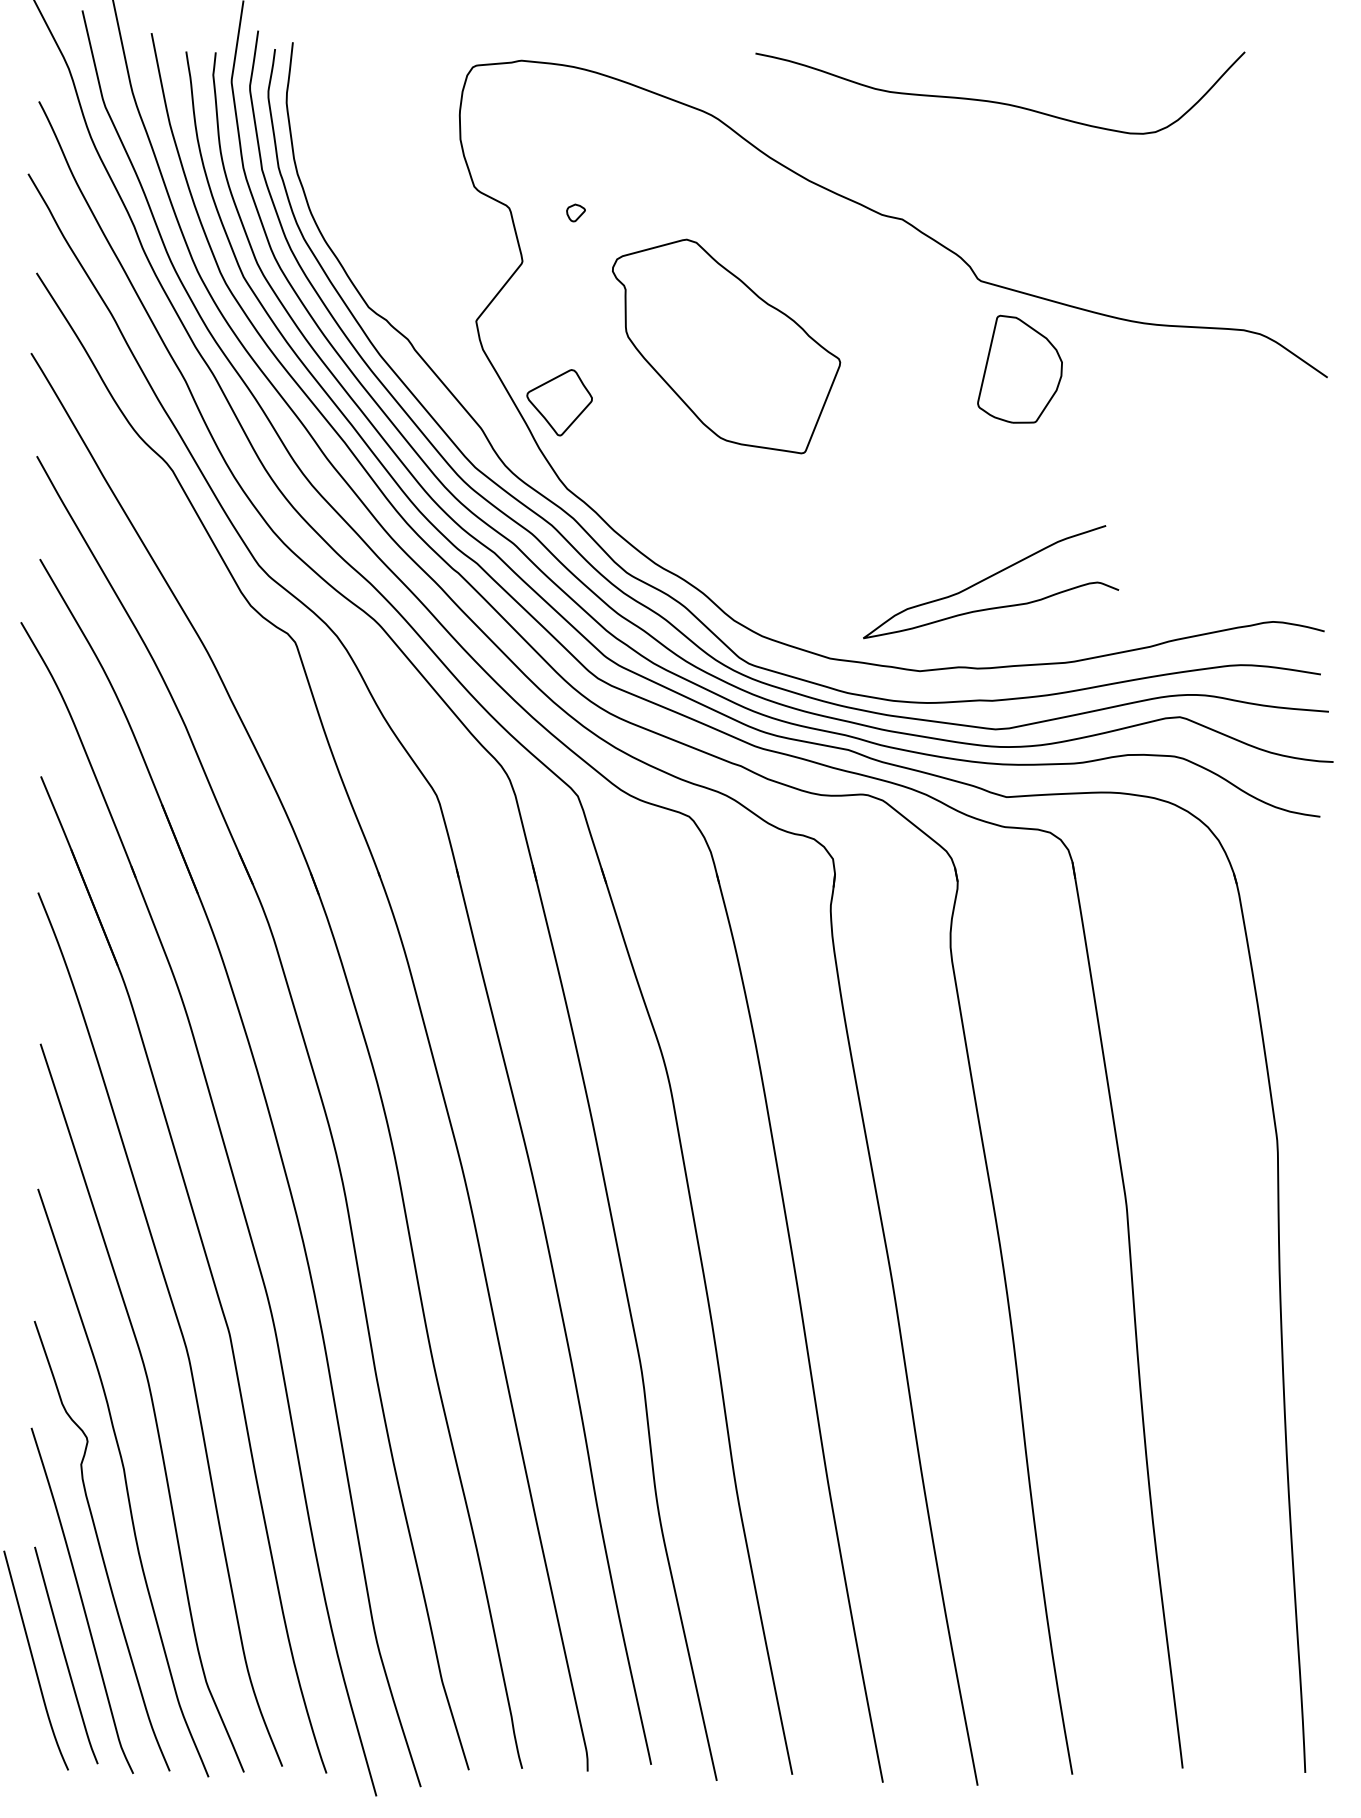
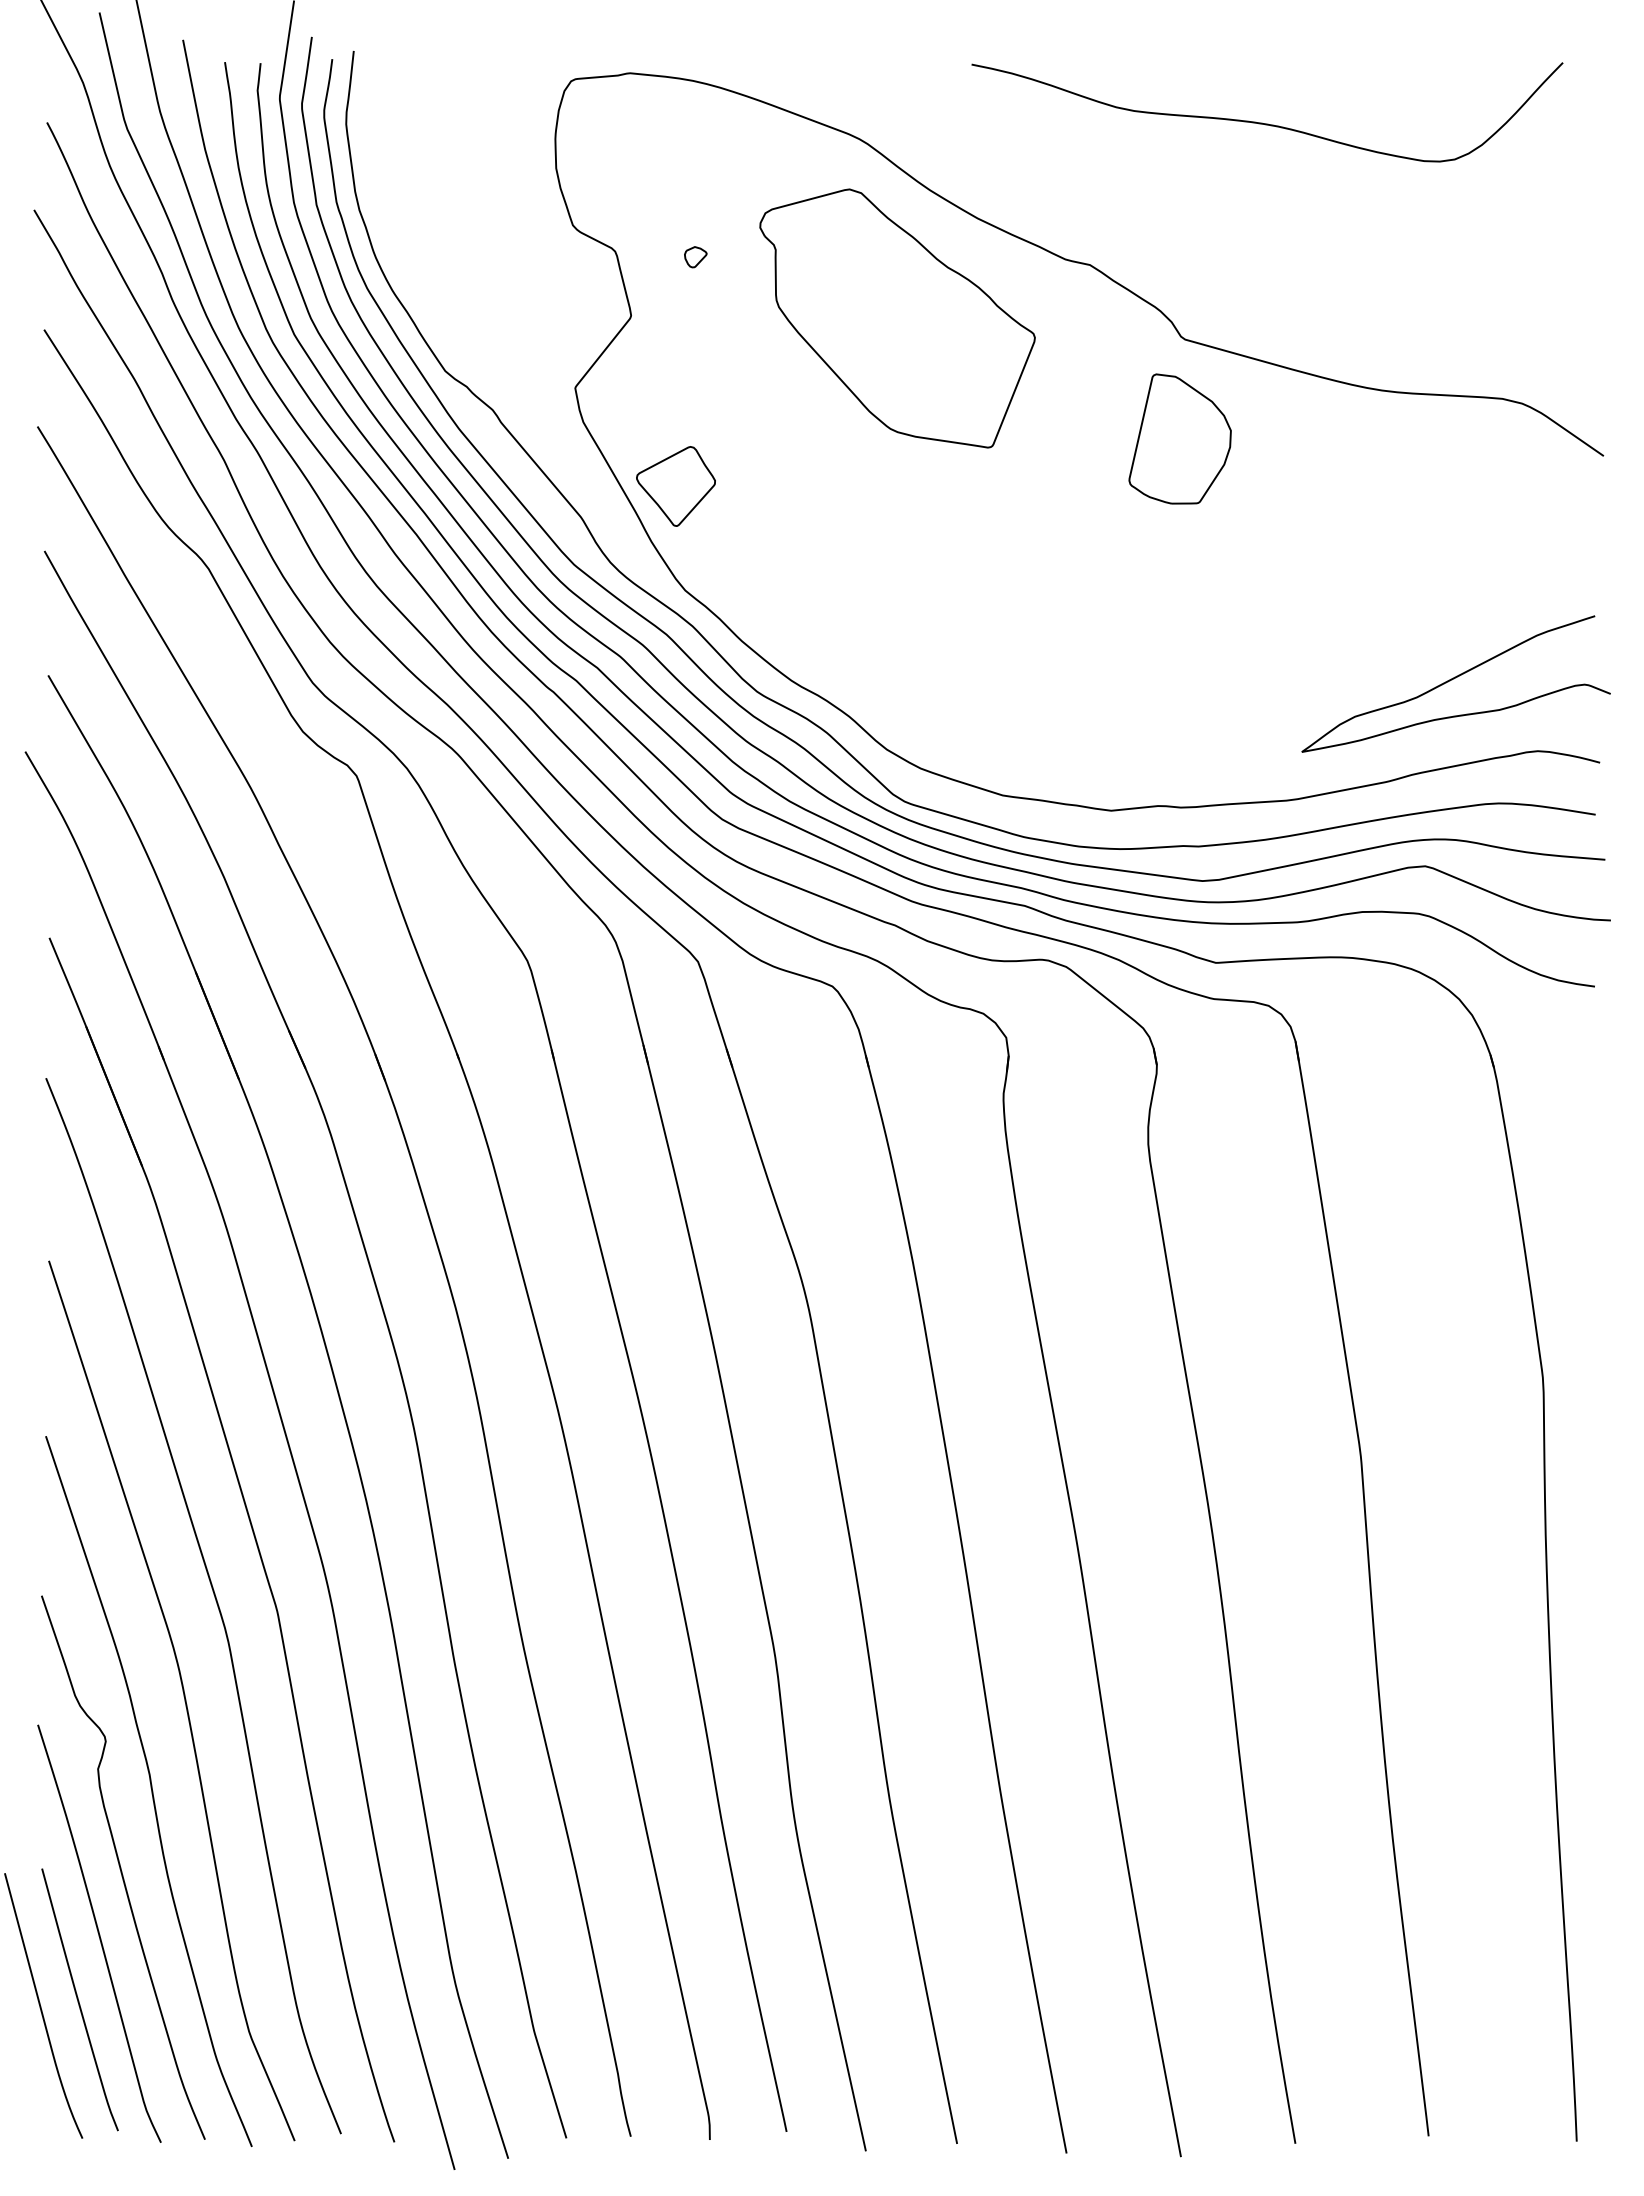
curve: (1000, 102) -> (1267, 123), moved
part: (726, 346) -> (897, 318), moved
part: (1019, 368) -> (1179, 438), moved
curve: (988, 579) -> (1452, 680), moved

